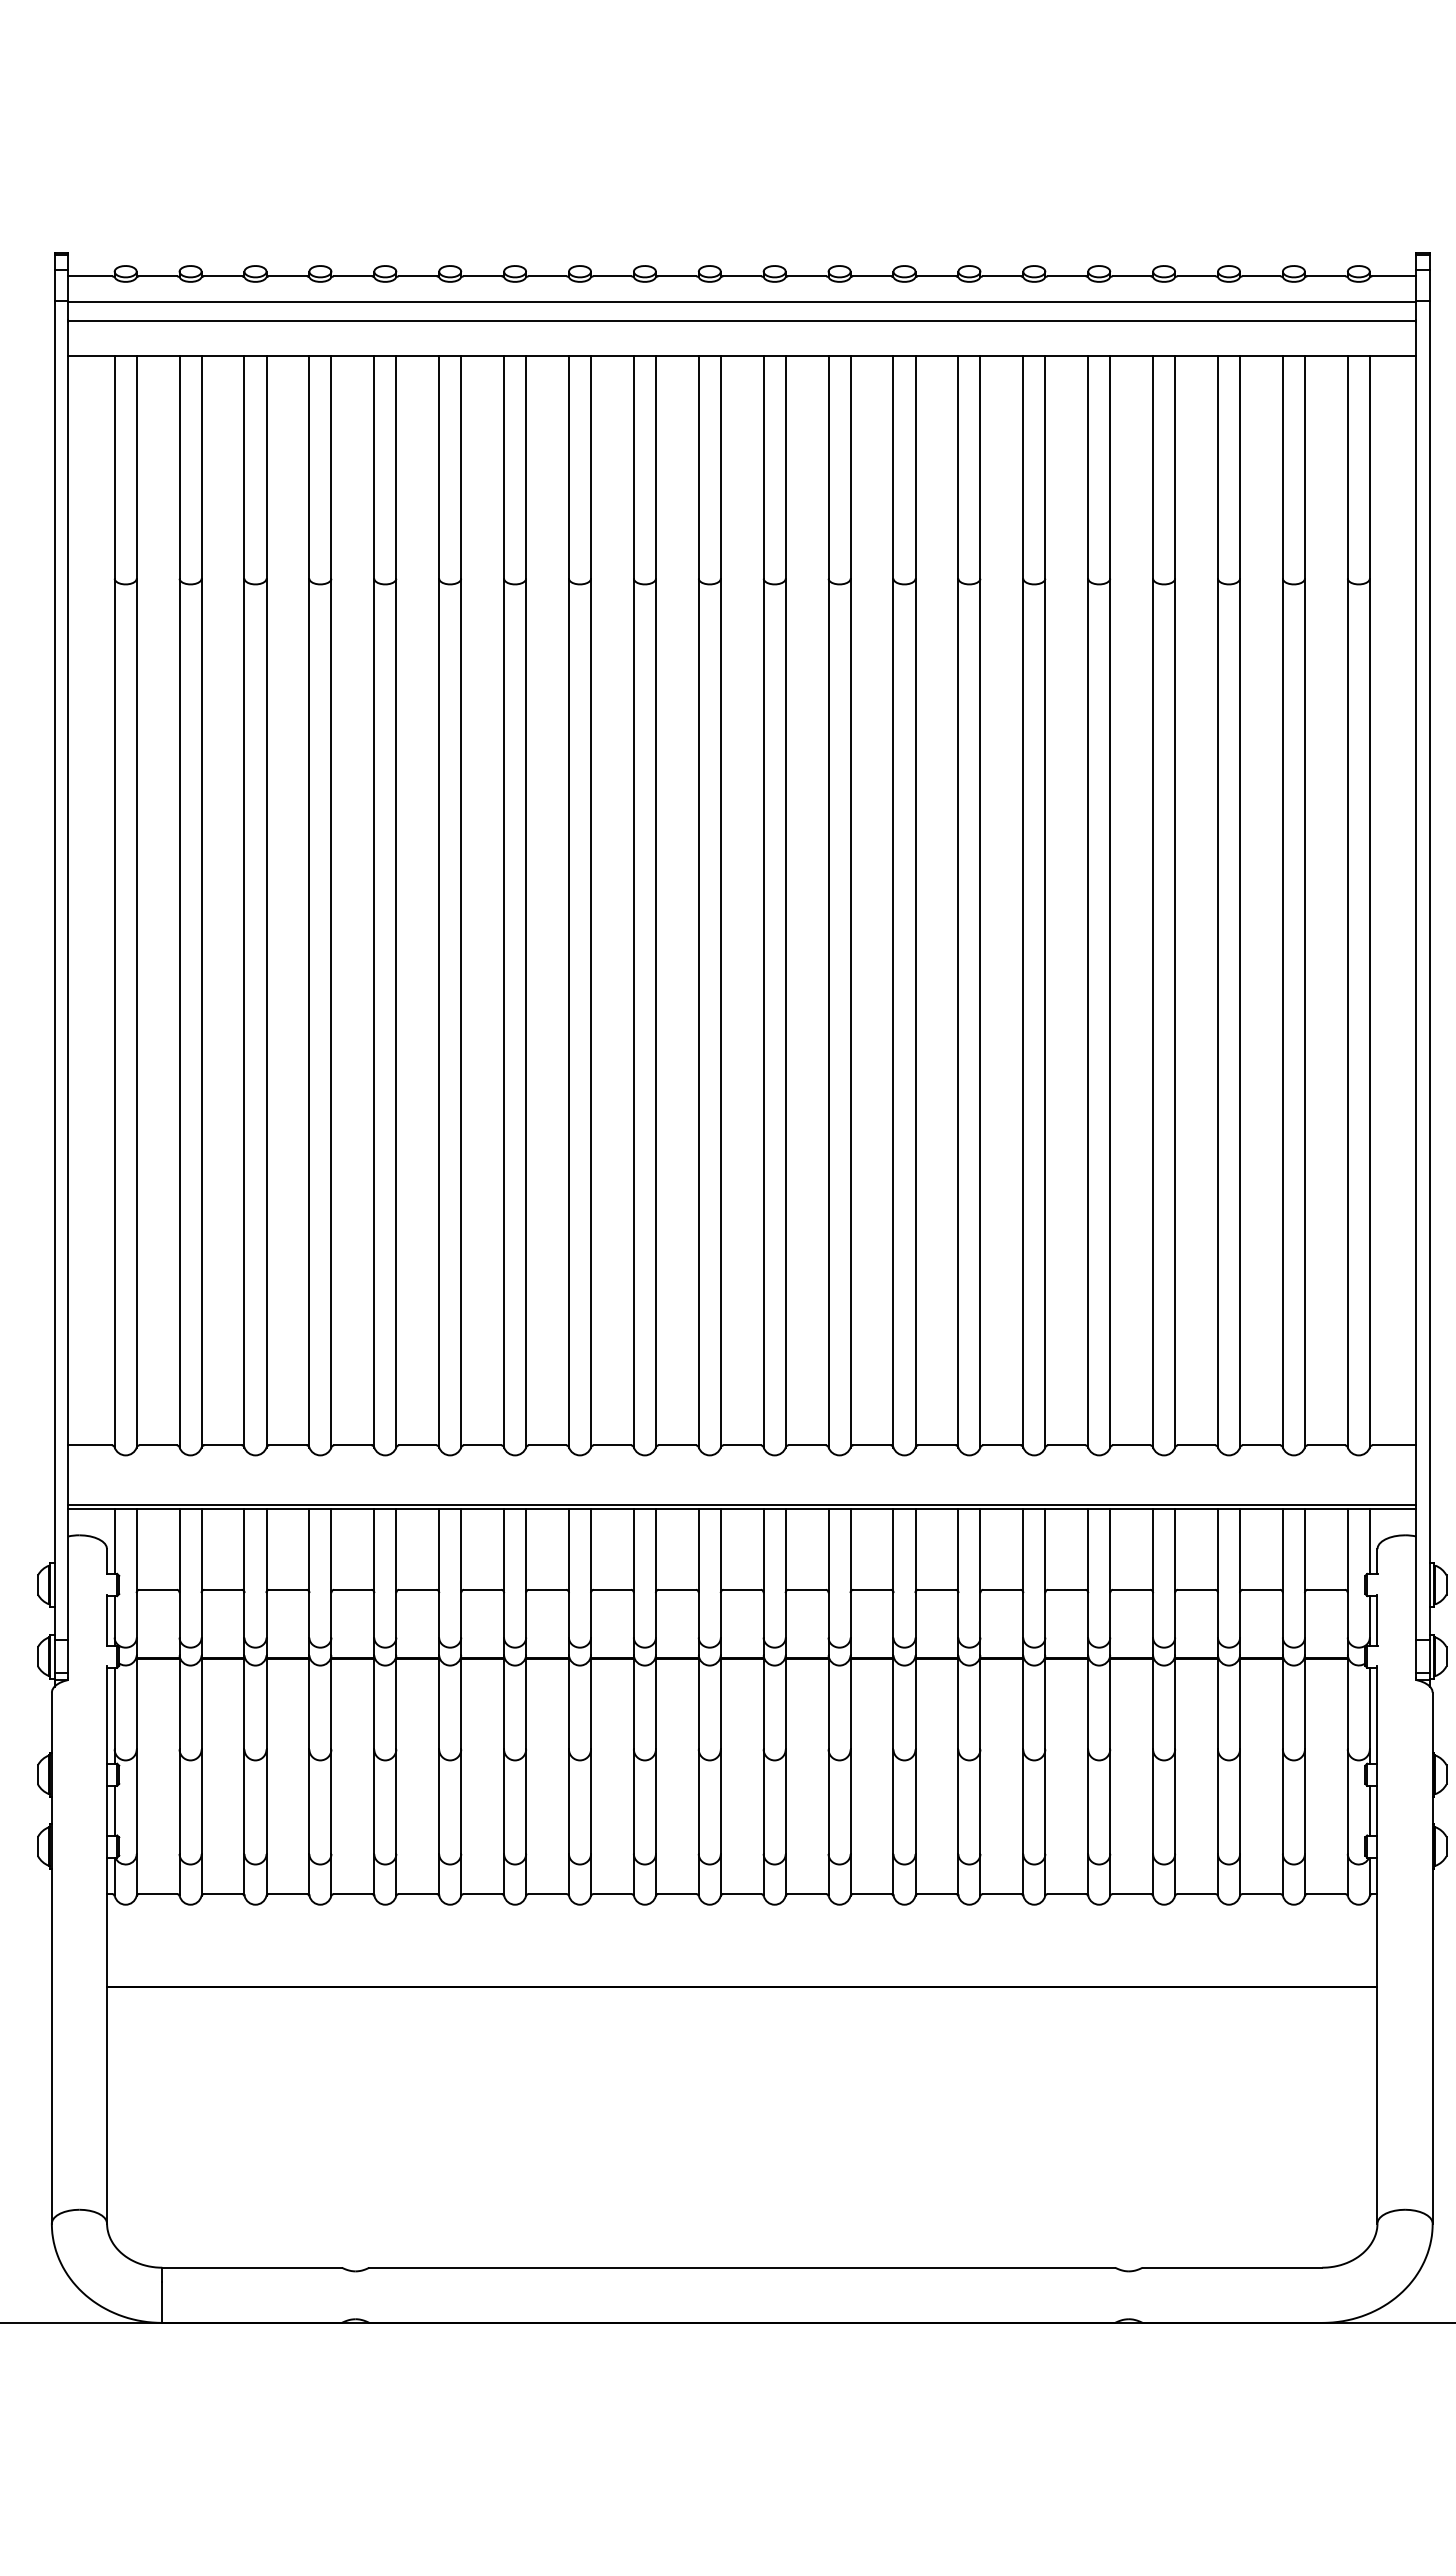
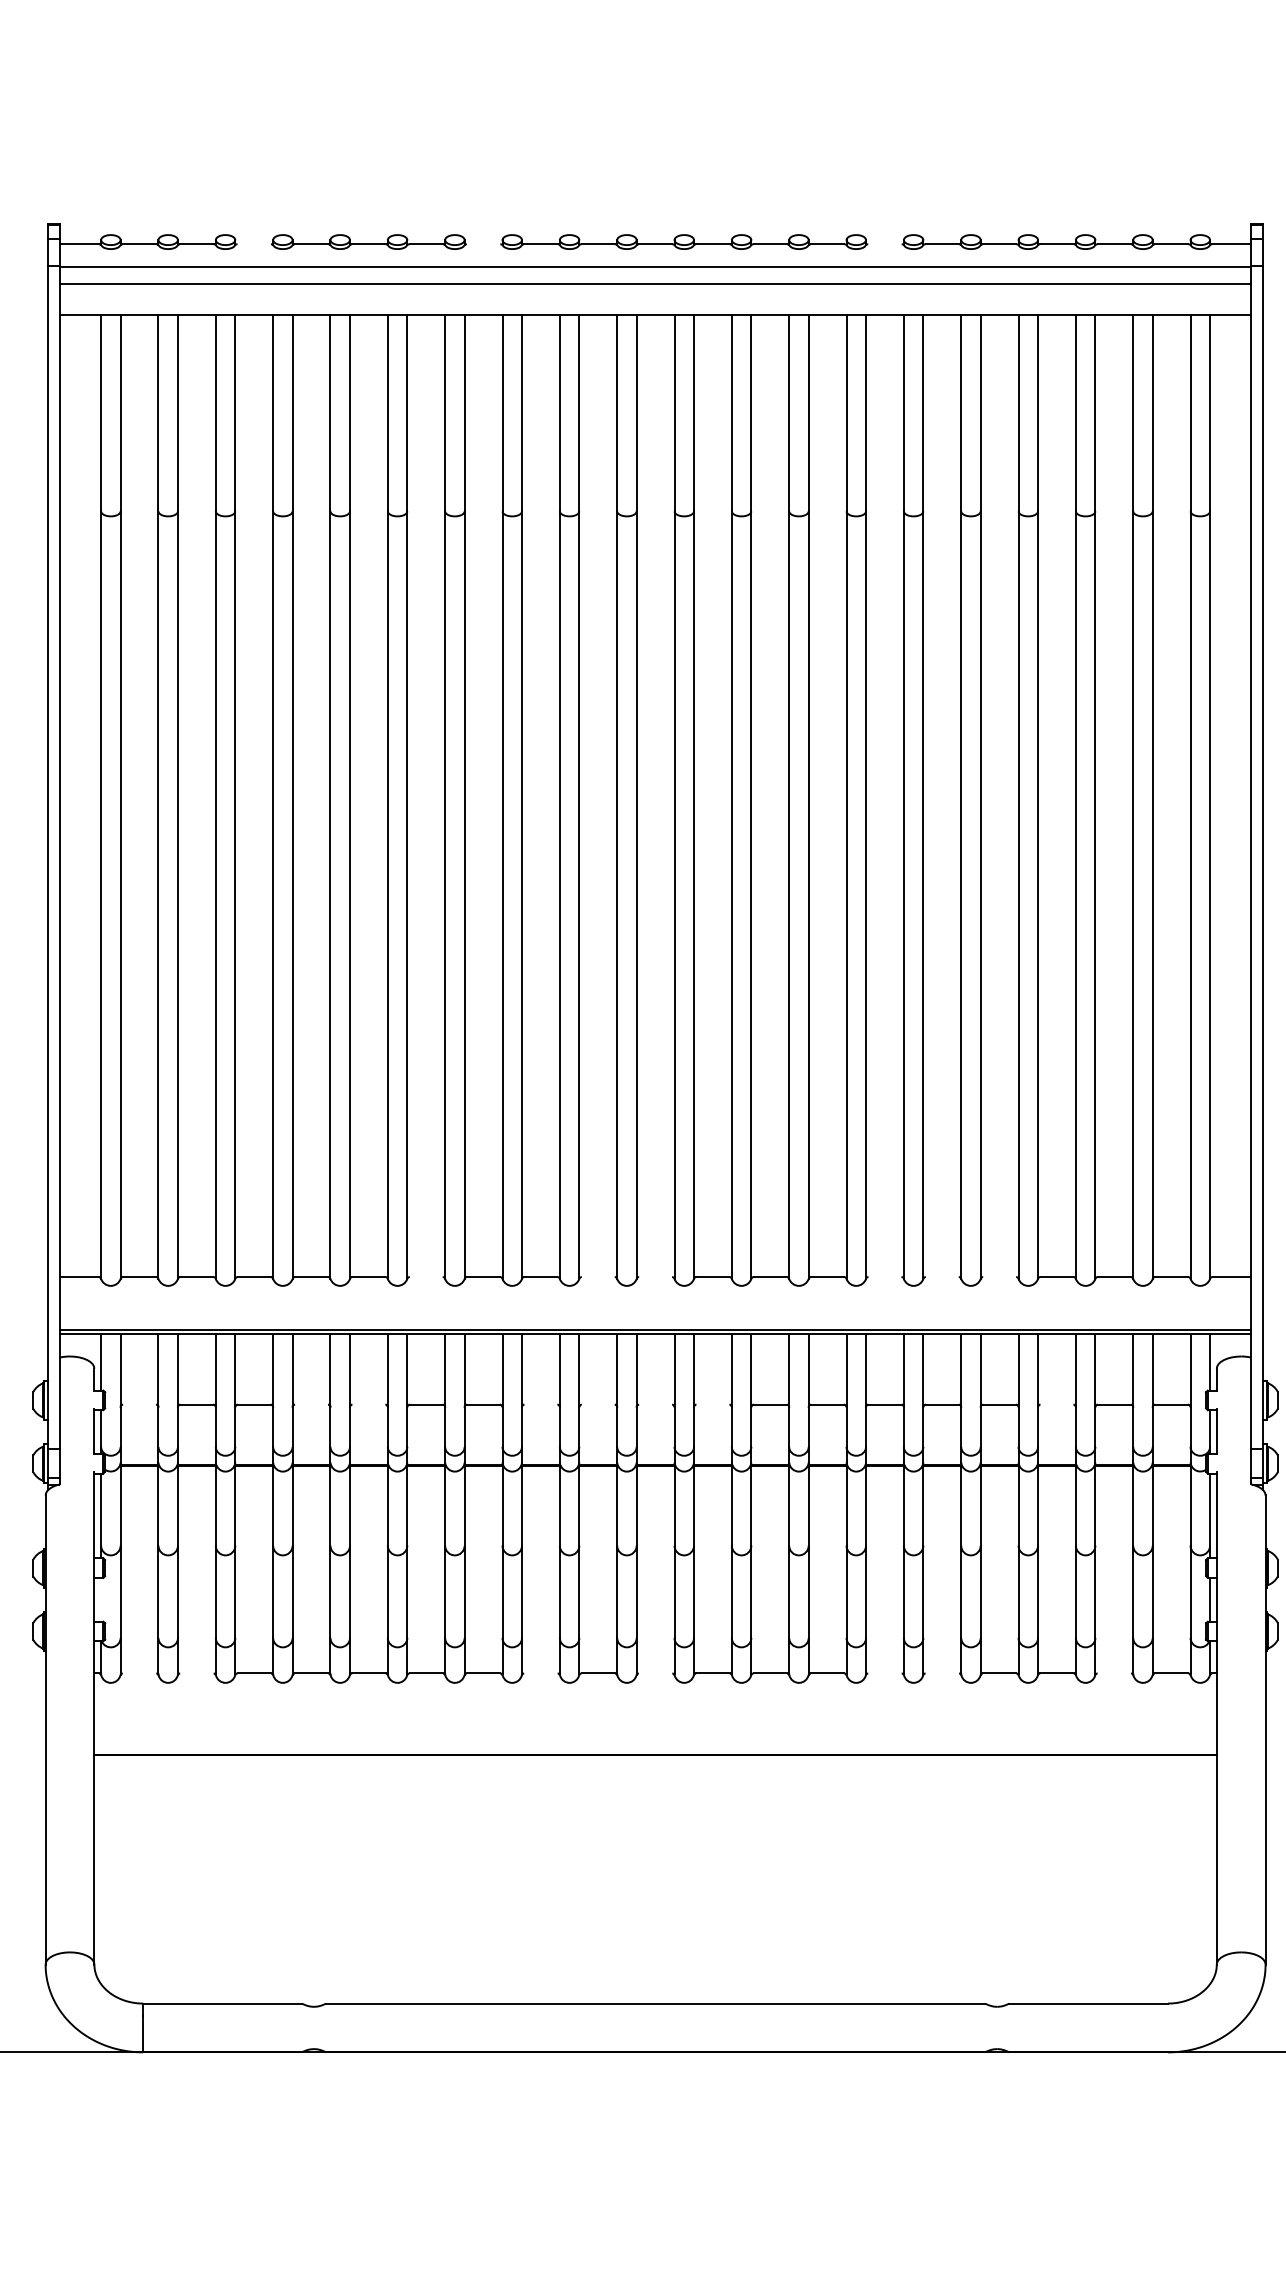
line: (287, 276) -> (253, 244), removed
line: (547, 276) -> (483, 244), removed
line: (1001, 276) -> (884, 244), removed
line: (482, 1445) -> (426, 1277), removed
line: (677, 1445) -> (598, 1277), removed
line: (741, 1445) -> (654, 1277), removed
line: (1001, 1445) -> (884, 1277), removed
line: (1066, 1445) -> (942, 1277), removed
line: (1131, 1445) -> (999, 1277), removed
line: (157, 1589) -> (138, 1404), removed
line: (352, 1589) -> (311, 1404), removed
line: (417, 1589) -> (368, 1404), removed
line: (612, 1589) -> (540, 1404), removed
line: (677, 1589) -> (598, 1404), removed
line: (741, 1589) -> (654, 1404), removed
line: (806, 1589) -> (712, 1404), removed
line: (1196, 1589) -> (1056, 1404), removed
line: (114, 1810) -> (100, 1599), removed
line: (158, 1894) -> (139, 1673), removed
line: (222, 1894) -> (196, 1673), removed
line: (612, 1894) -> (540, 1673), removed
line: (742, 1894) -> (655, 1673), removed
line: (1001, 1894) -> (884, 1673), removed
line: (1066, 1894) -> (942, 1673), removed
line: (1261, 1894) -> (1114, 1673), removed

